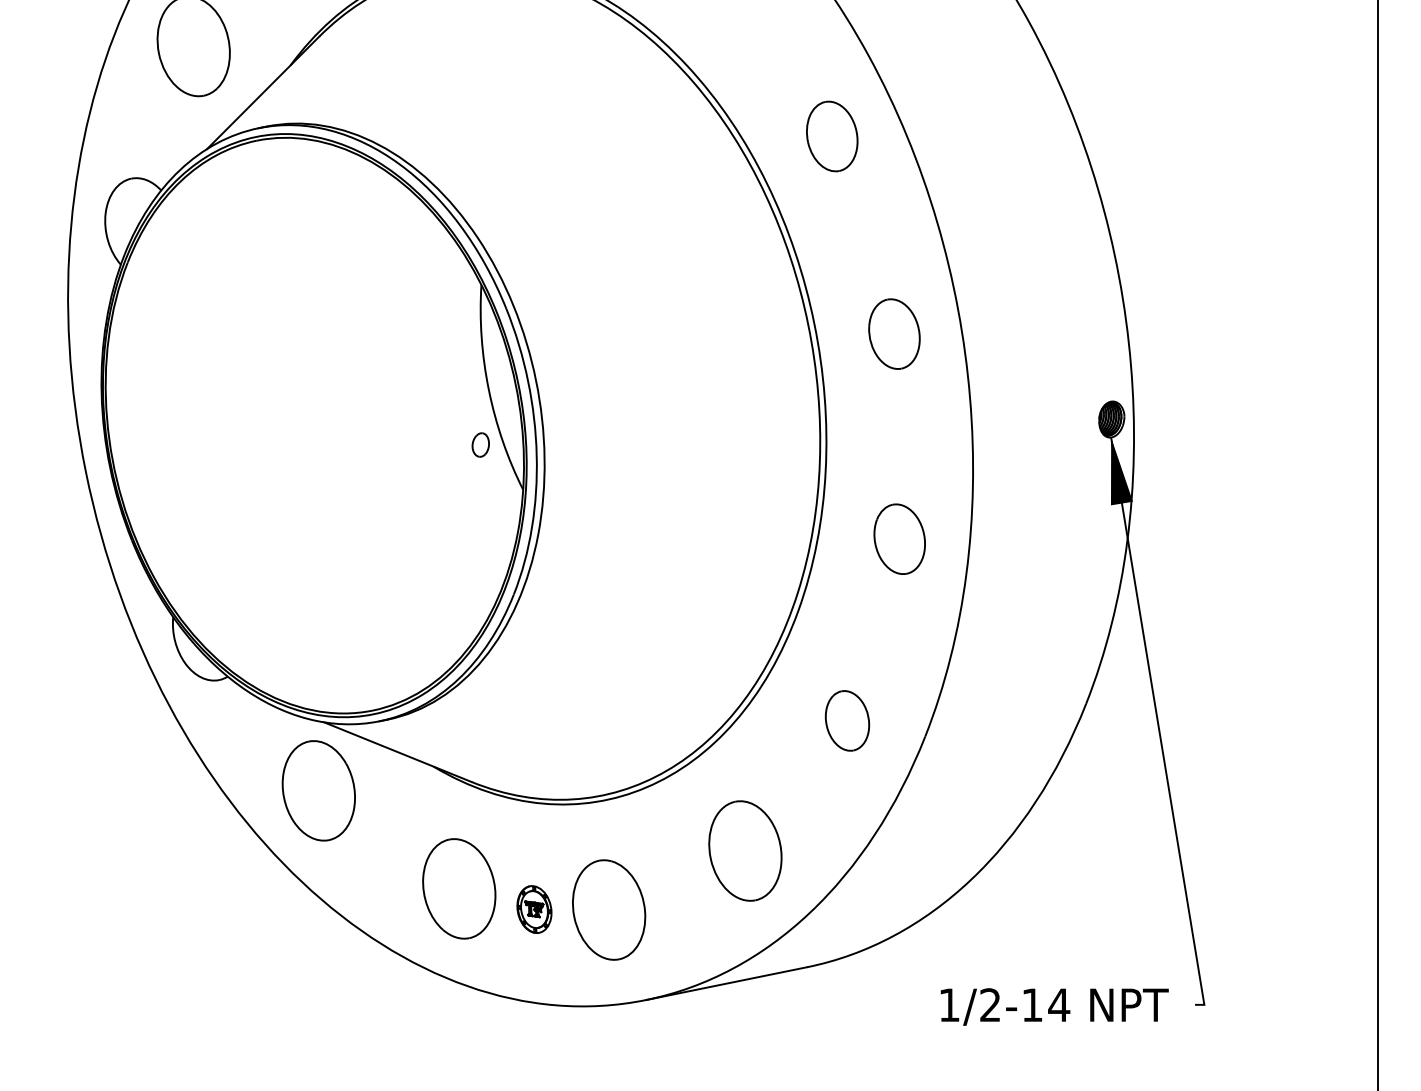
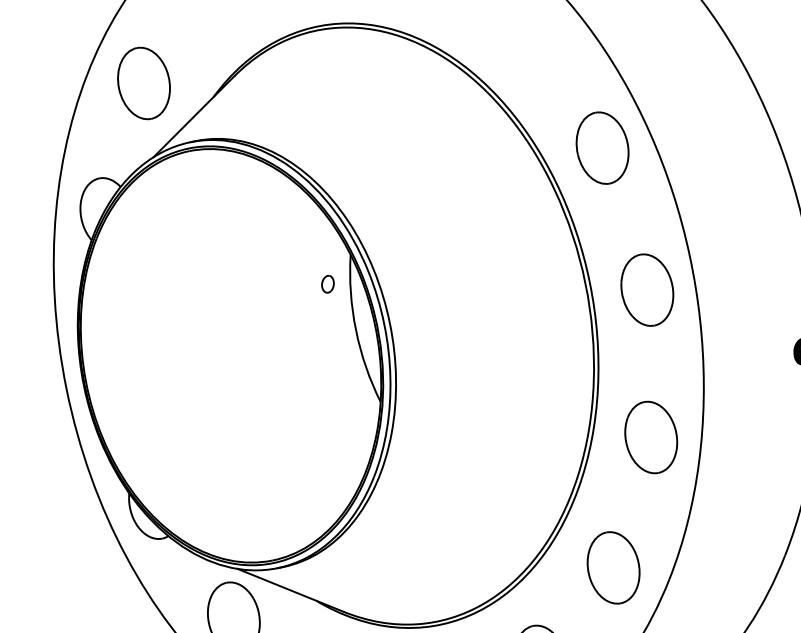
part: (832, 136) -> (602, 148), size x1.43
part: (894, 333) -> (647, 289), size x1.43
part: (480, 444) -> (327, 283), moved
part: (899, 538) -> (650, 436), size x1.43
part: (847, 720) -> (613, 567), size x1.67

